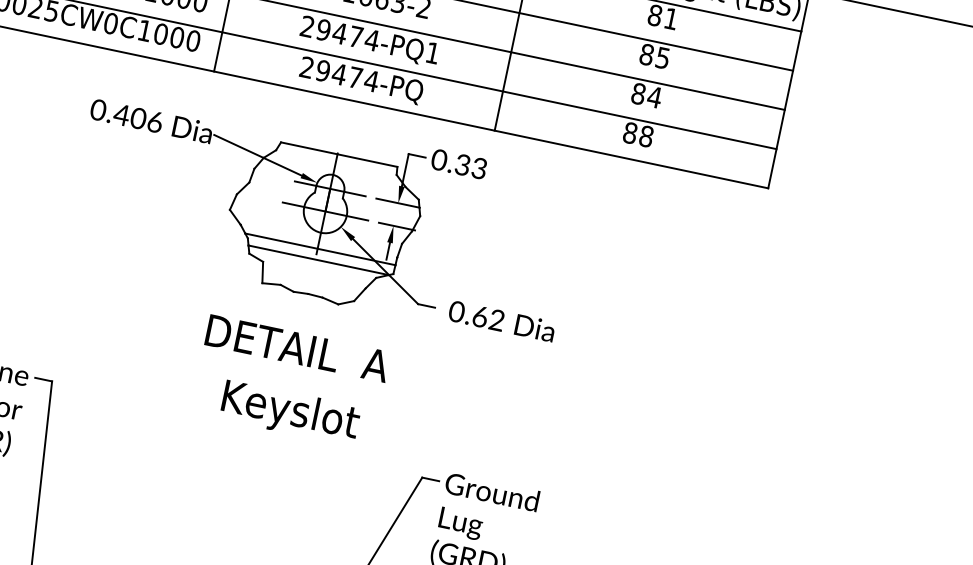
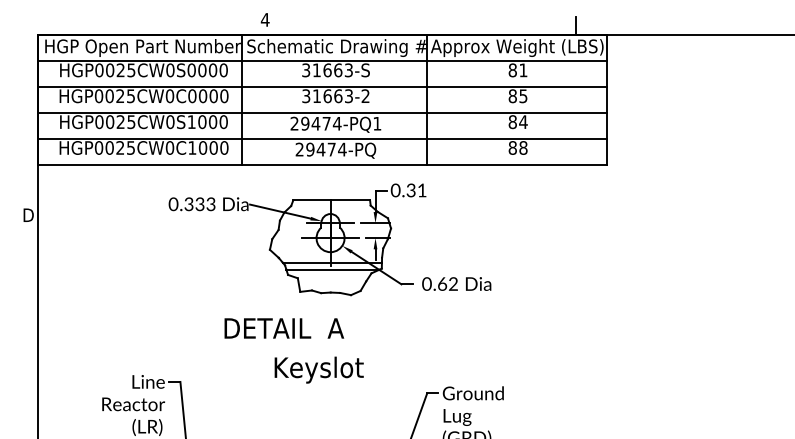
text: (137, 118) -> (199, 204), 0.406 -> 0.333
text: (478, 168) -> (421, 190), 0.33 -> 0.31
text: (298, 348) -> (284, 328), moved
text: (289, 411) -> (318, 369), moved

